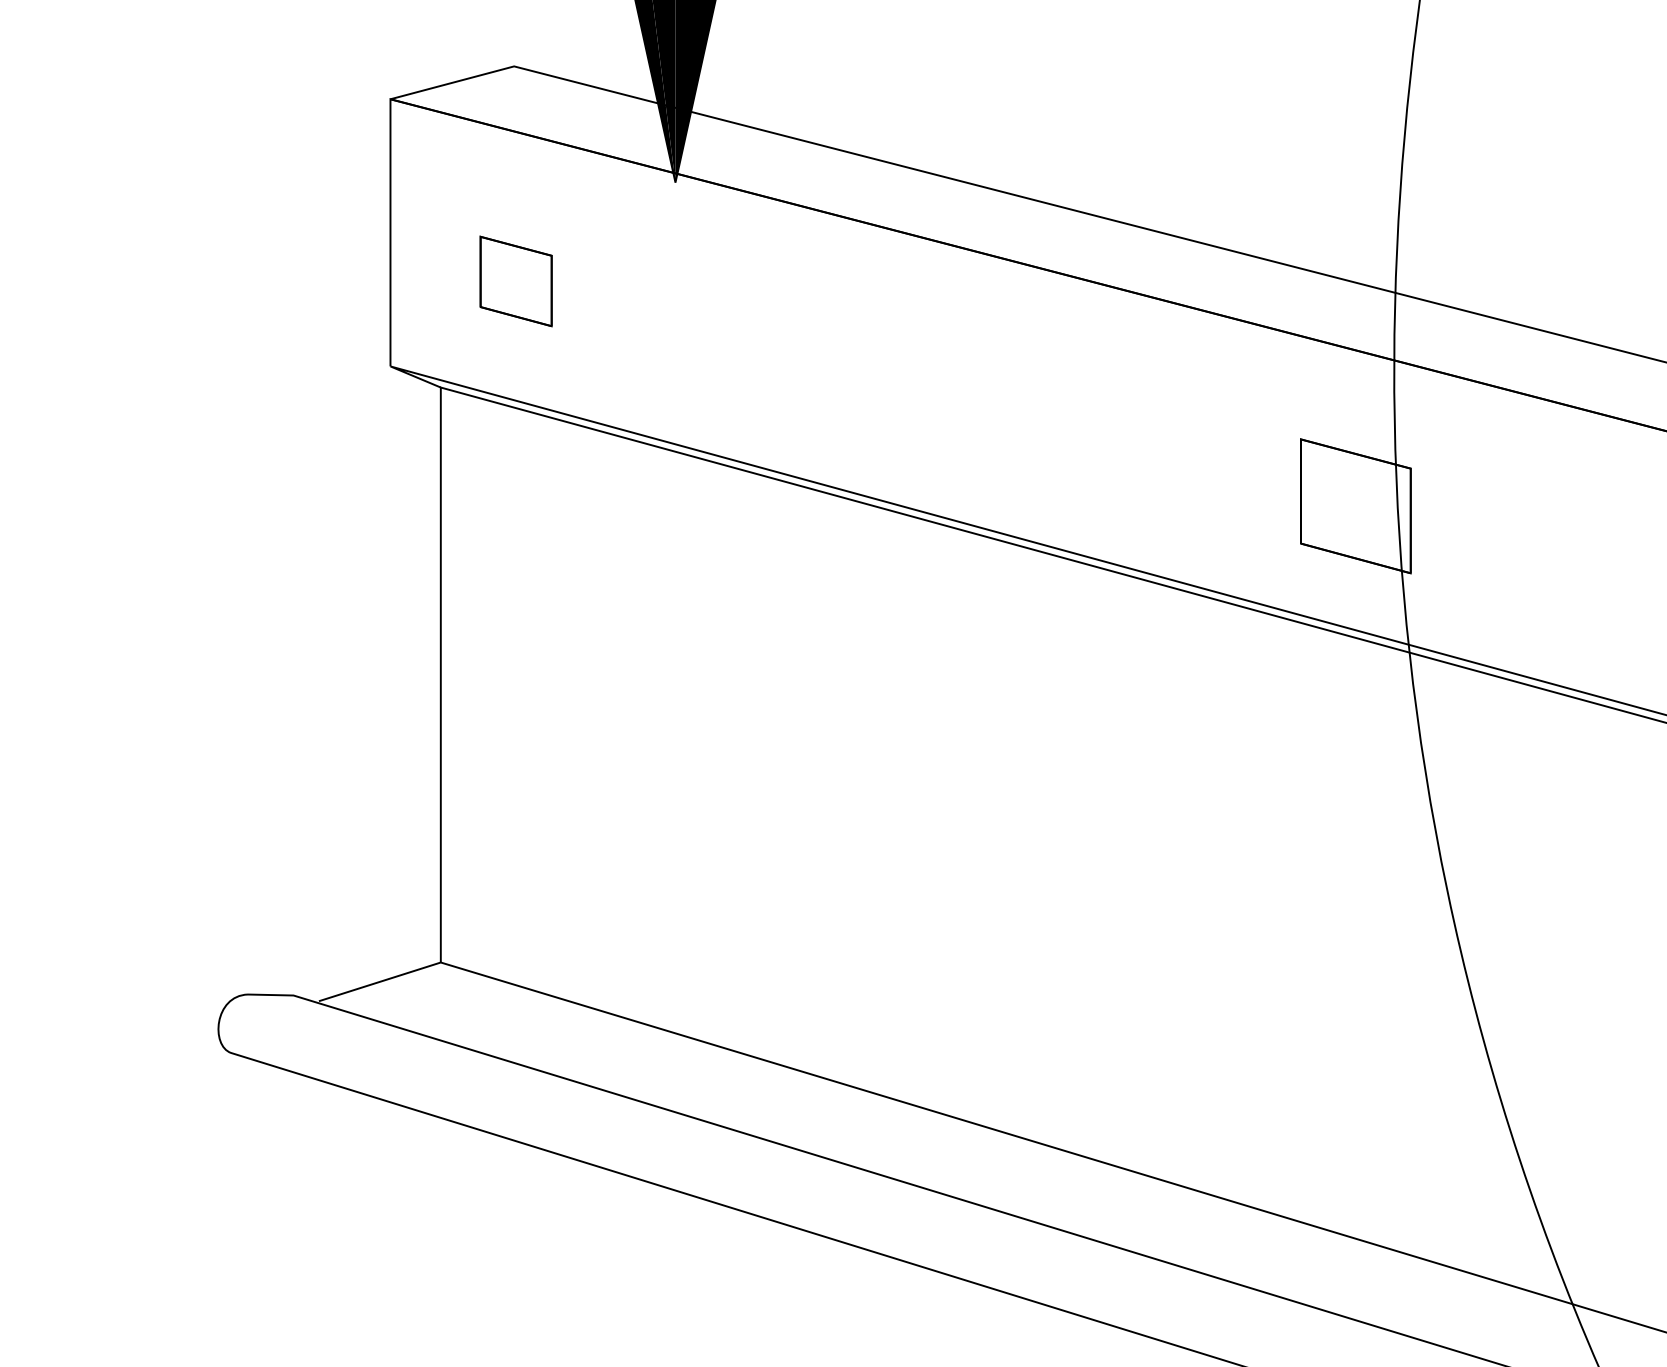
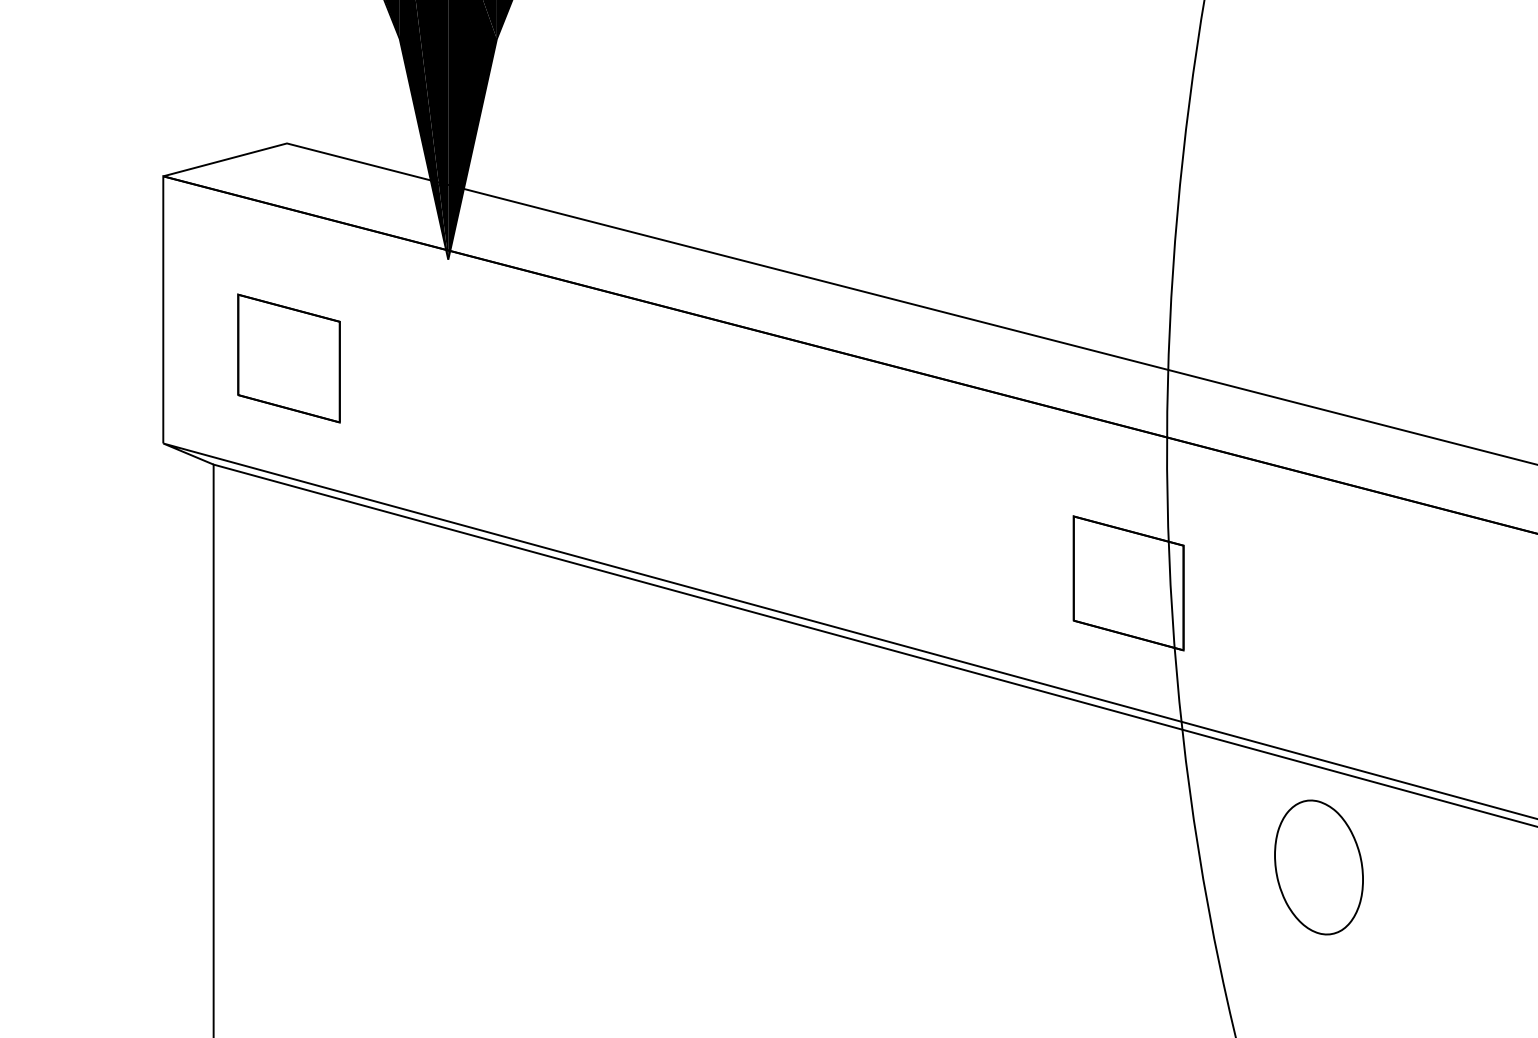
part: (515, 281) -> (288, 358), size x1.43
part: (1546, 790) -> (1319, 867), added

